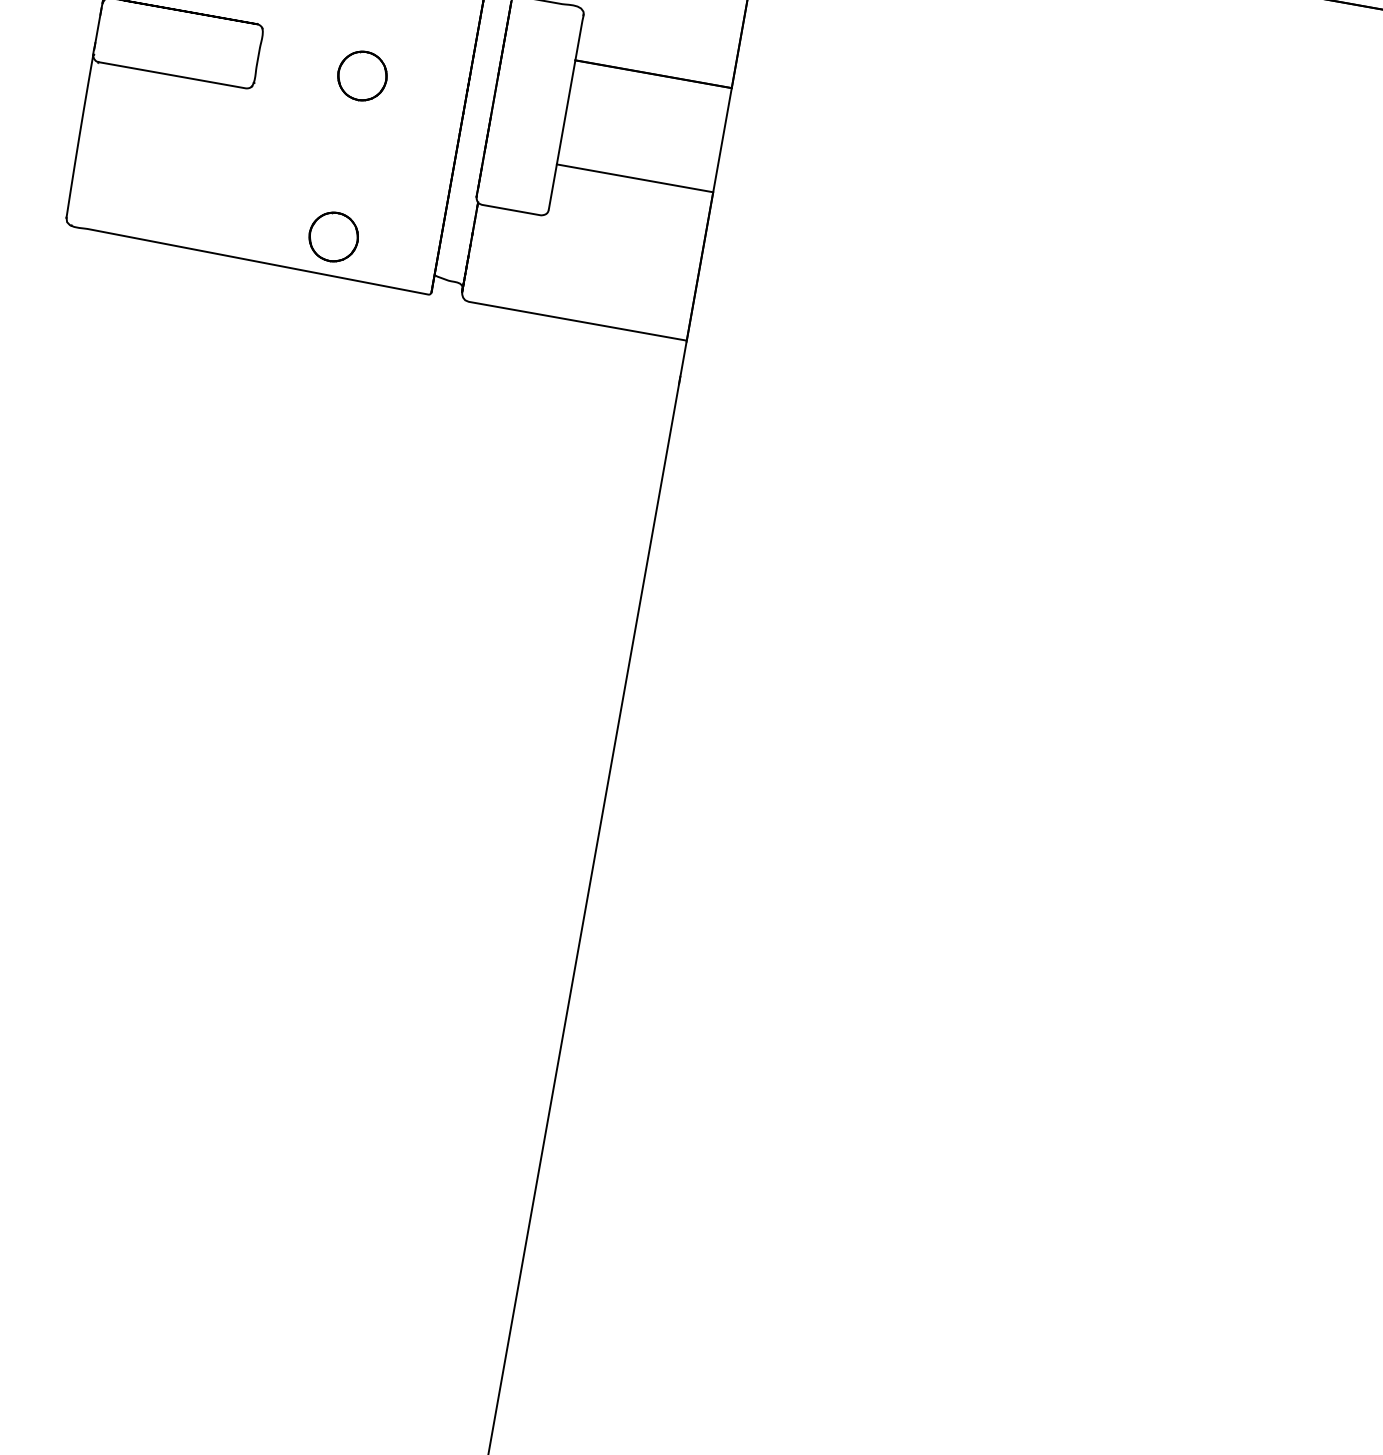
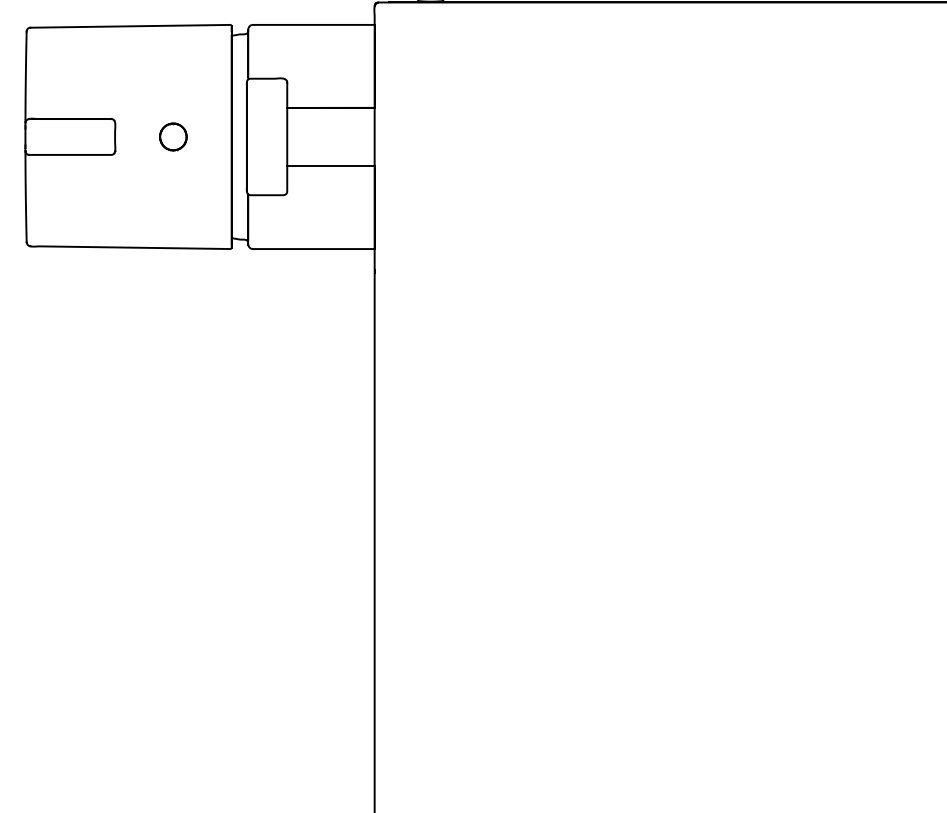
part: (334, 236) -> (173, 226), removed

